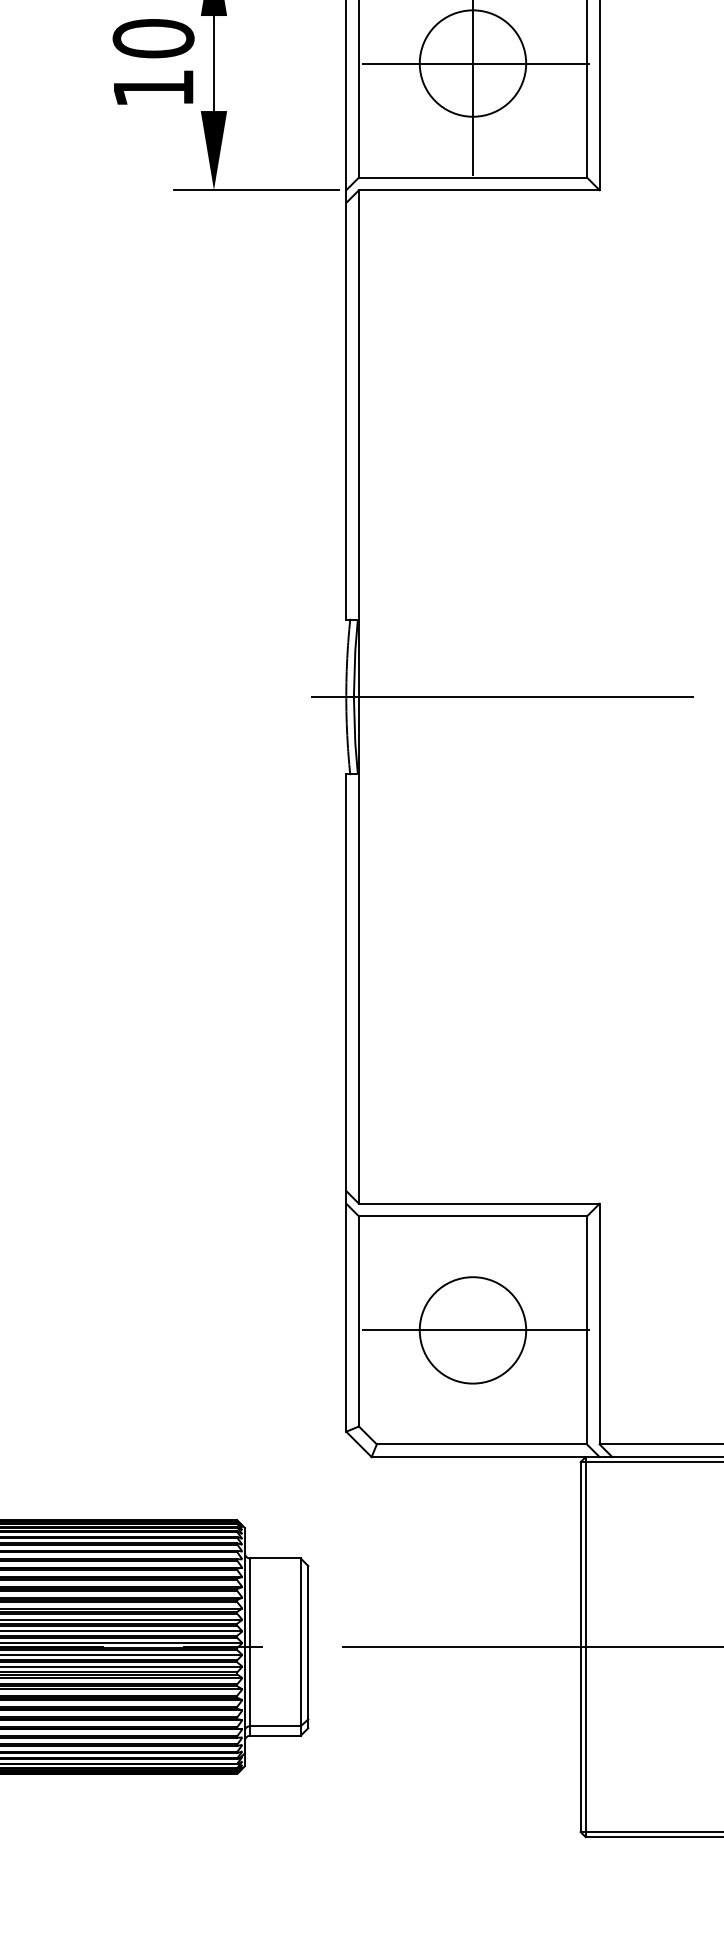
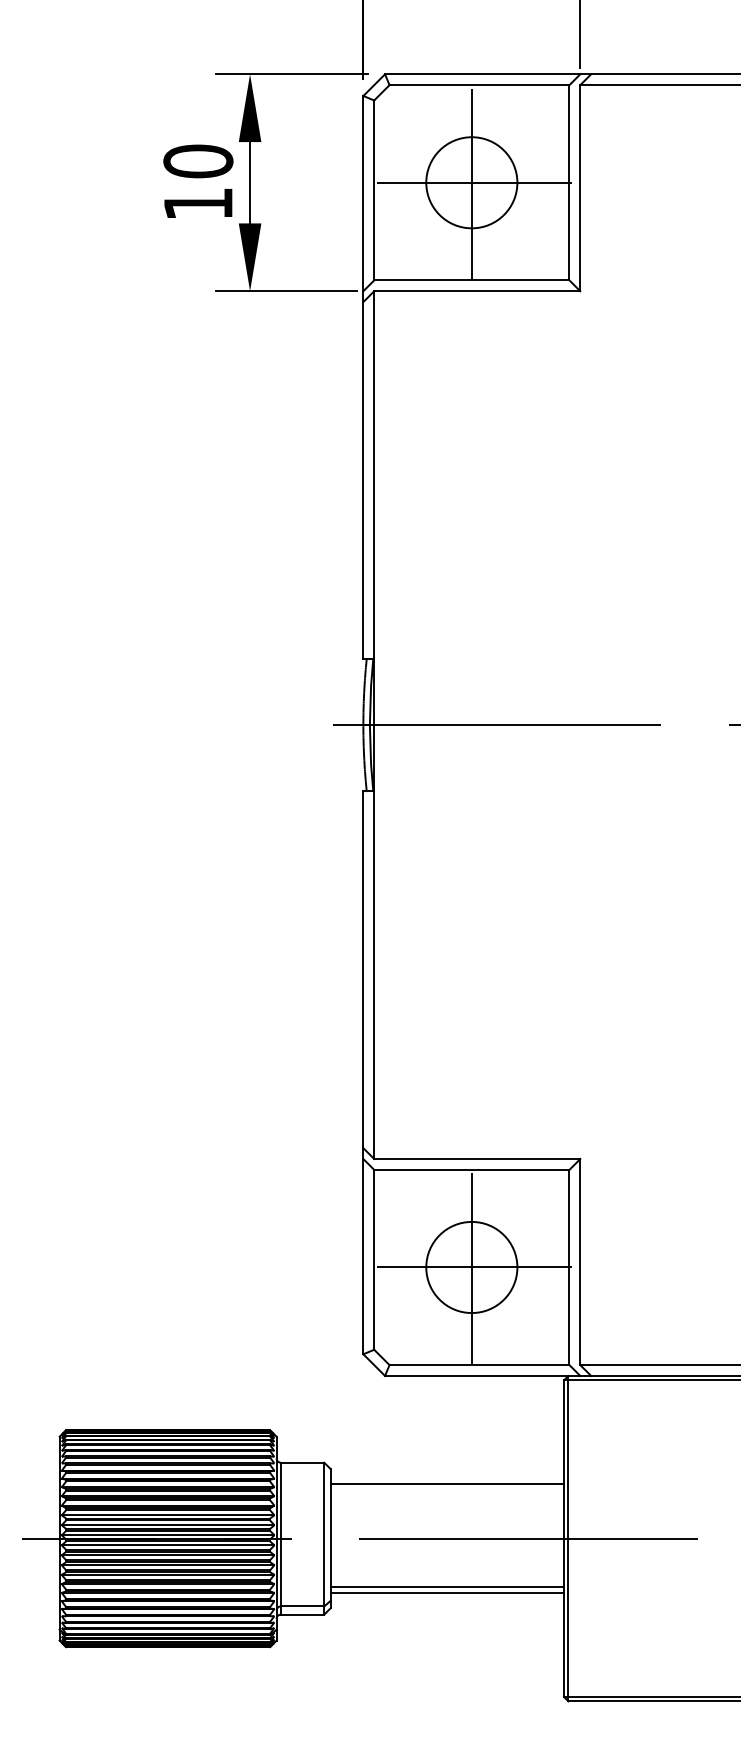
line: (472, 1331) -> (471, 1268), added
line: (444, 1583) -> (447, 1484), added
line: (444, 1704) -> (447, 1587), added
line: (444, 1709) -> (447, 1592), added

